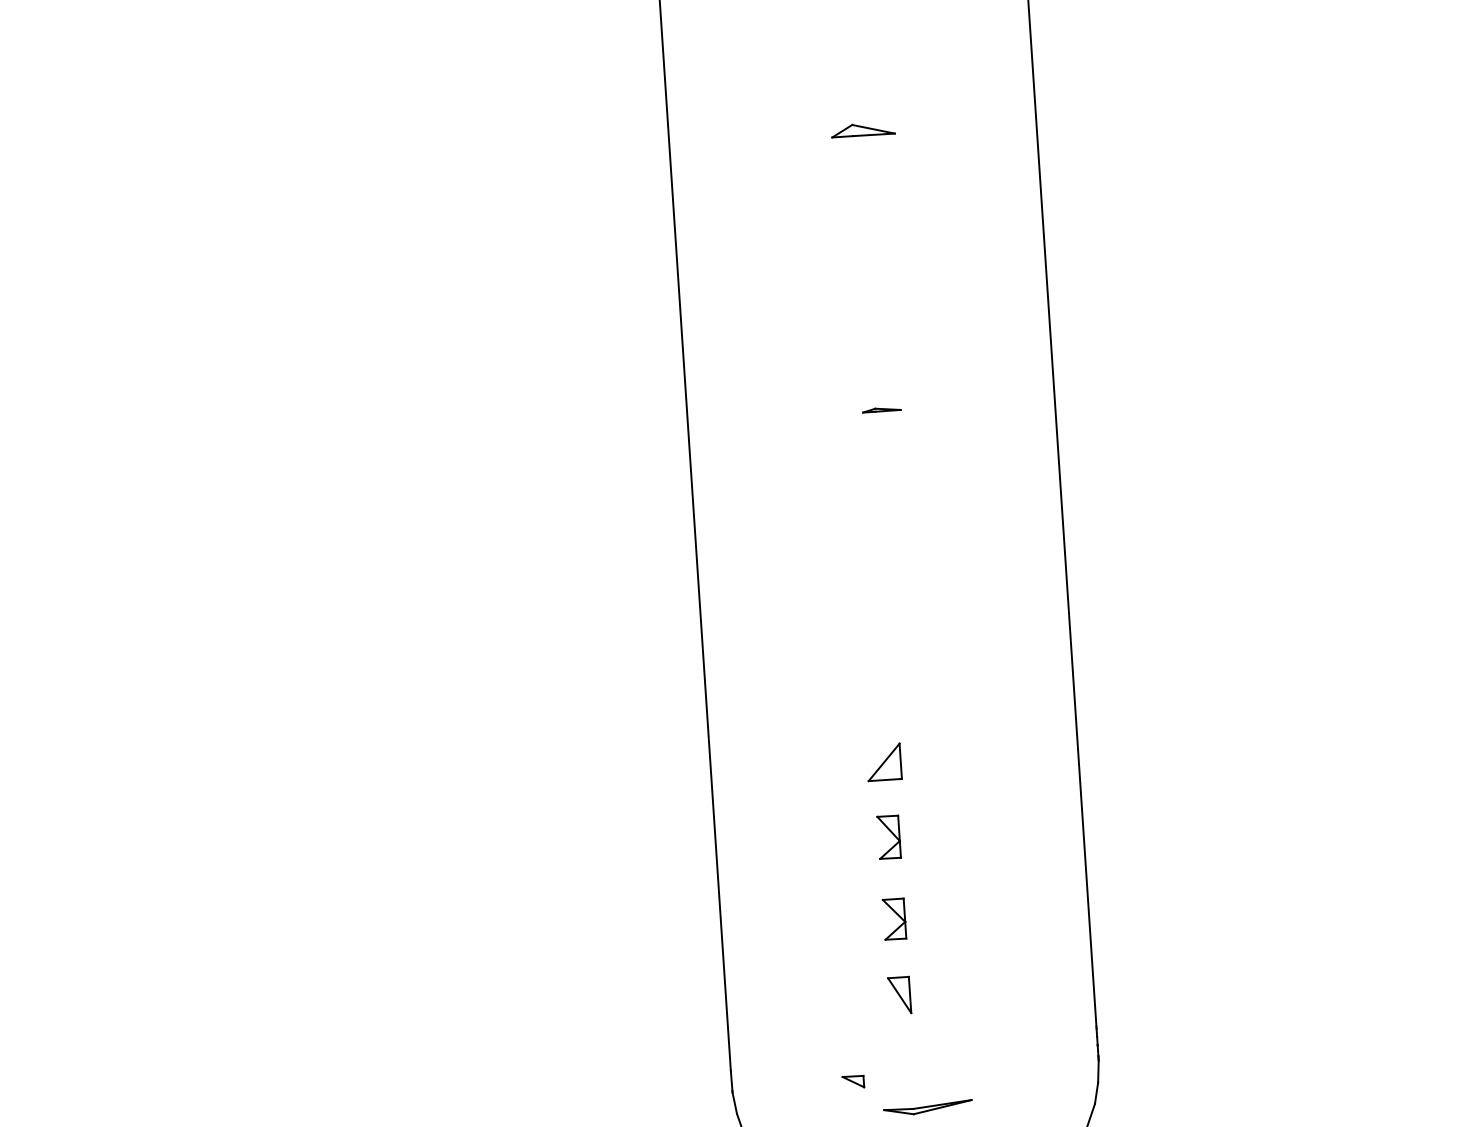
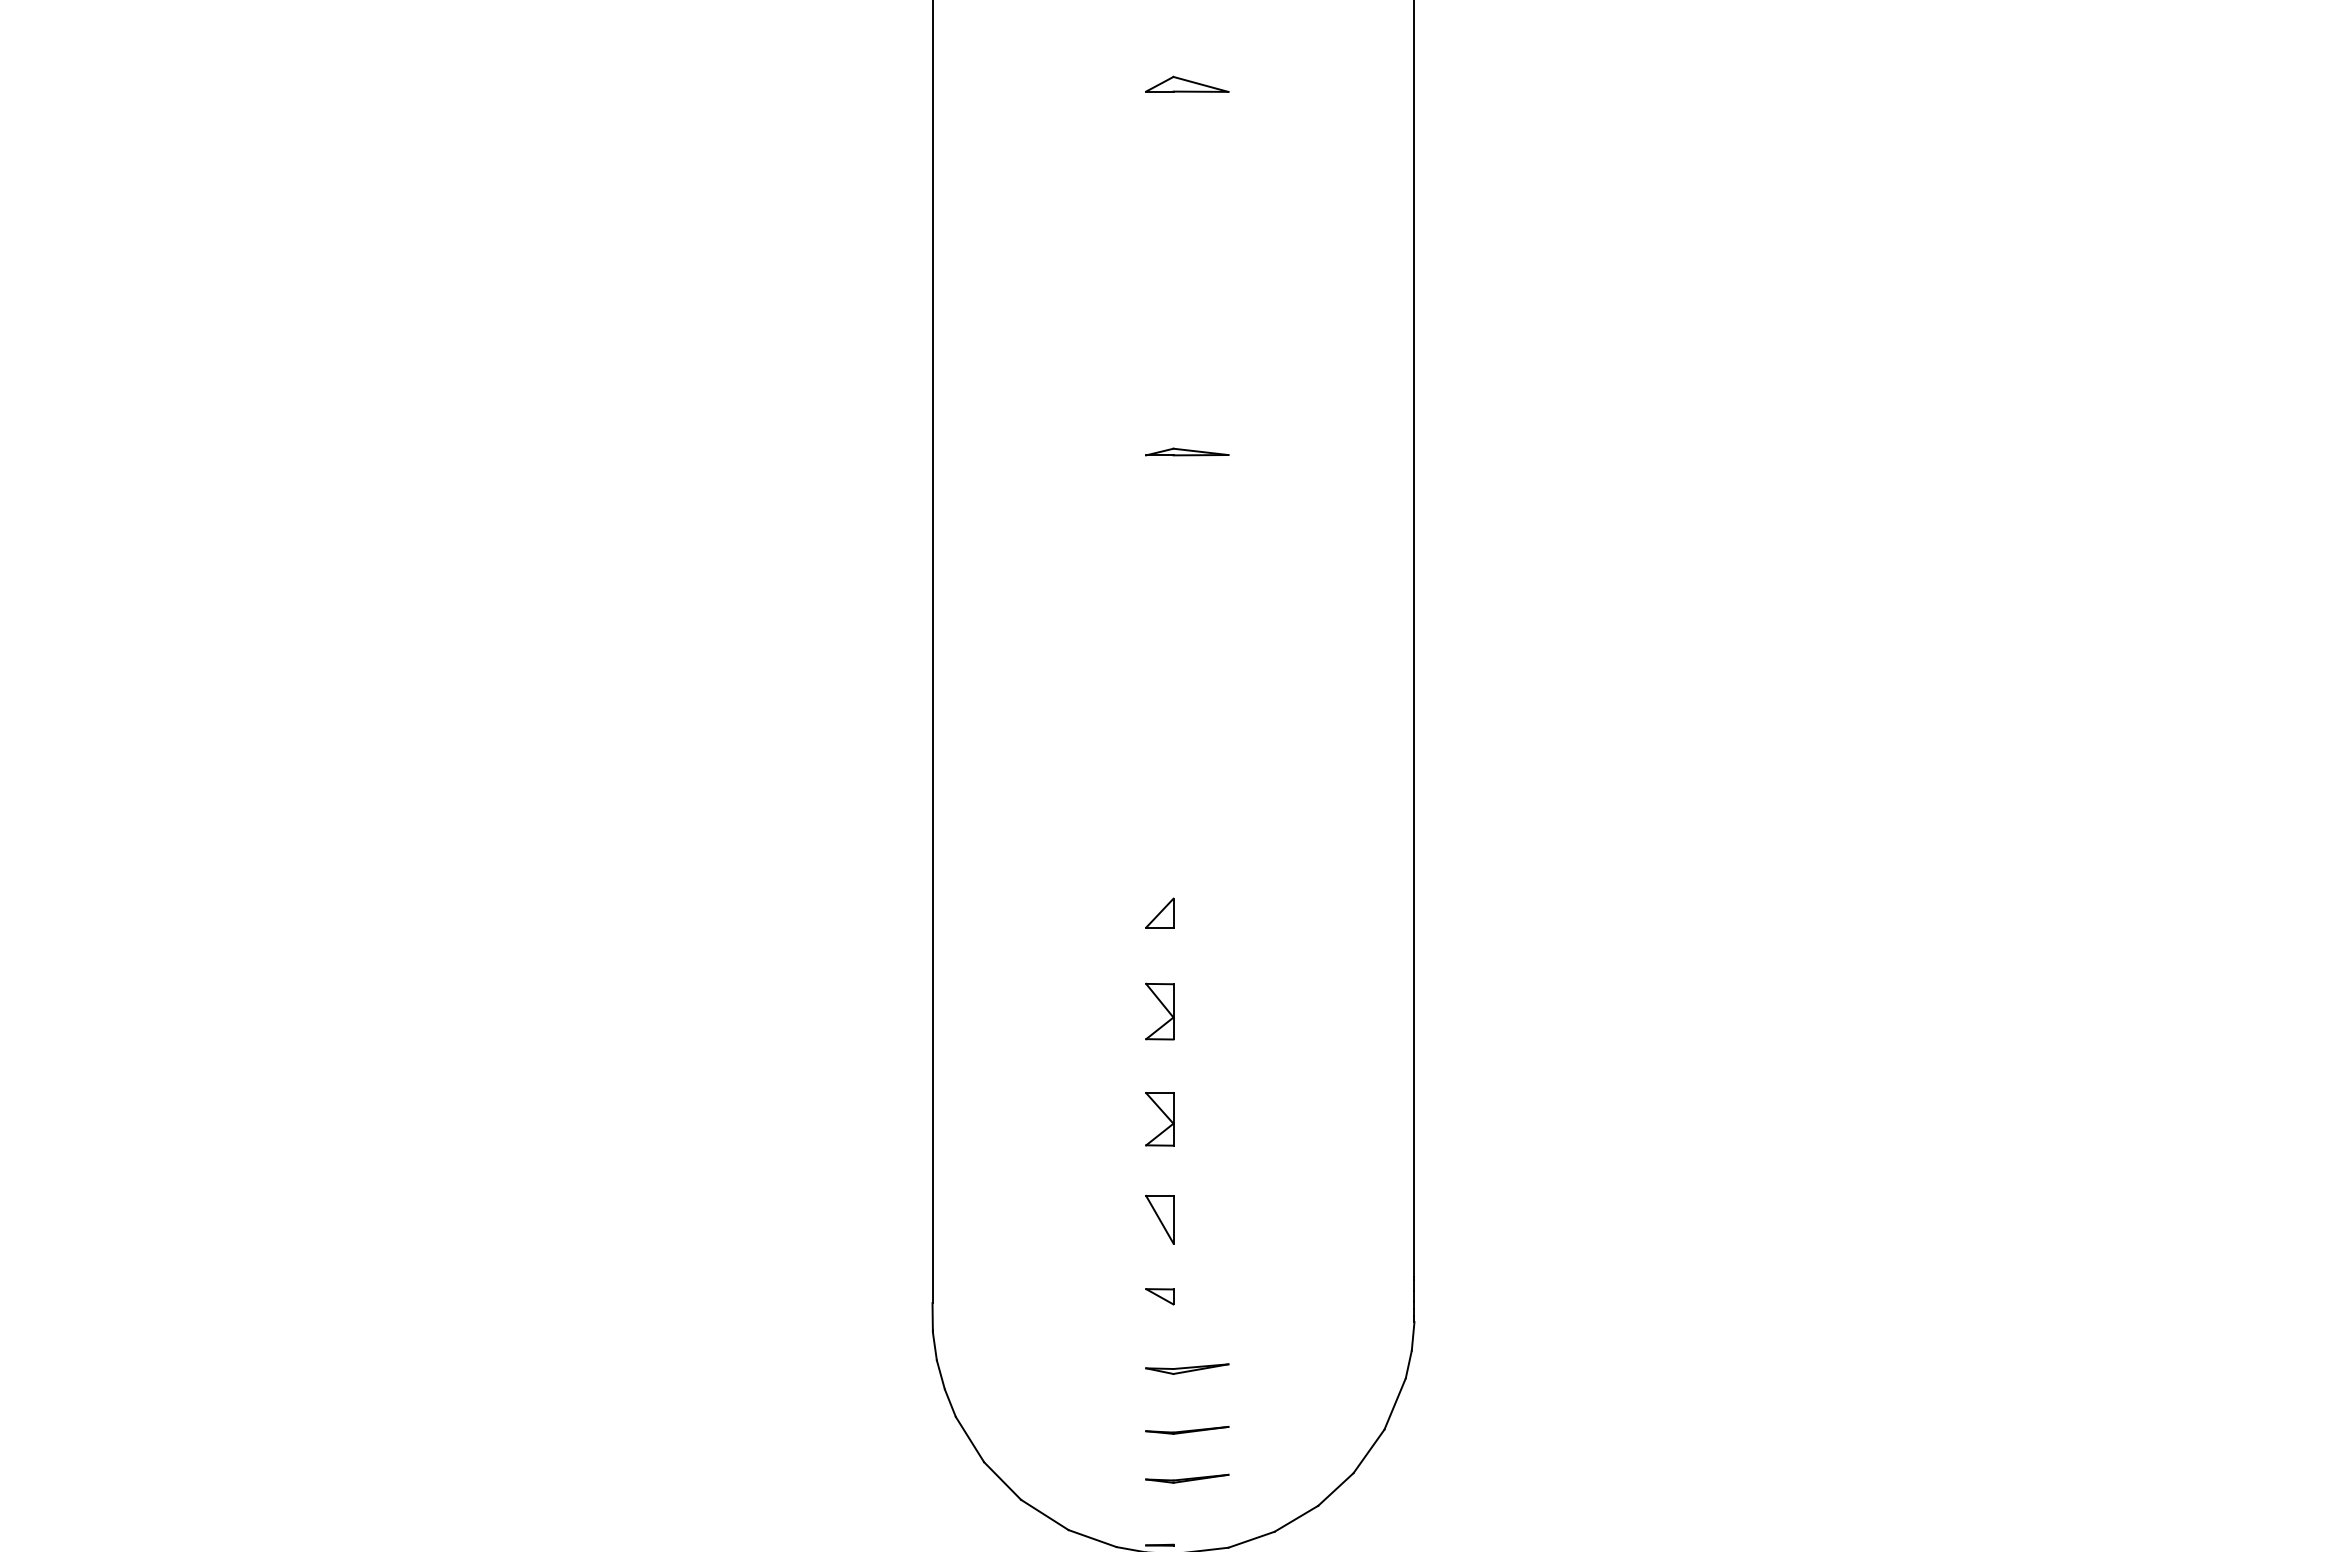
part: (881, 409) -> (1187, 451), size x1.67
part: (883, 761) -> (1159, 912), size x0.62
part: (853, 1081) -> (1159, 1296), moved
part: (928, 1107) -> (1187, 1368), size x0.71

